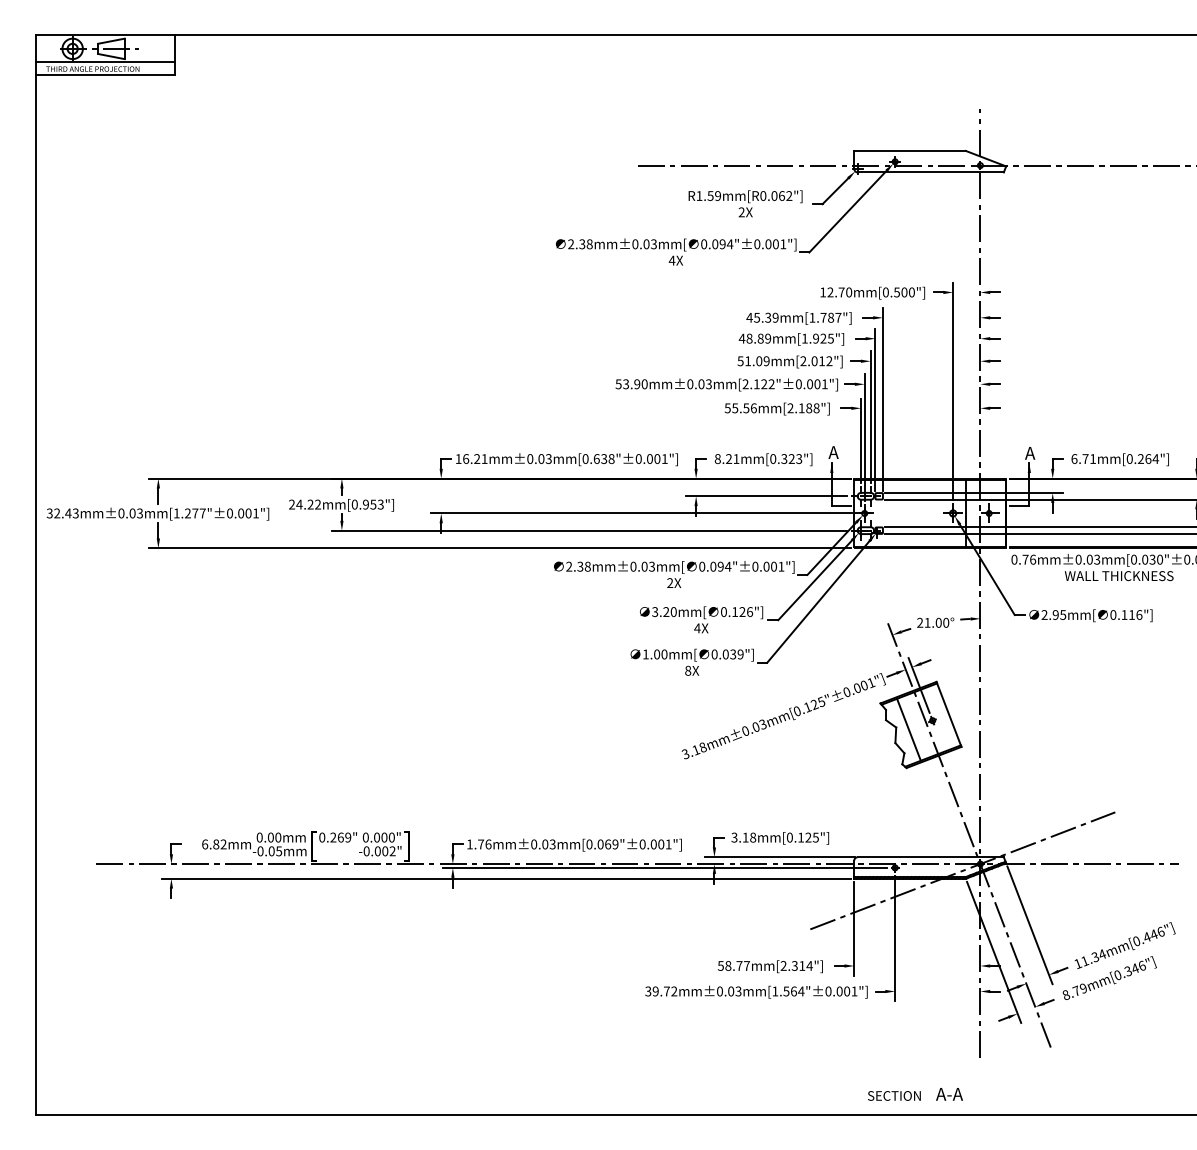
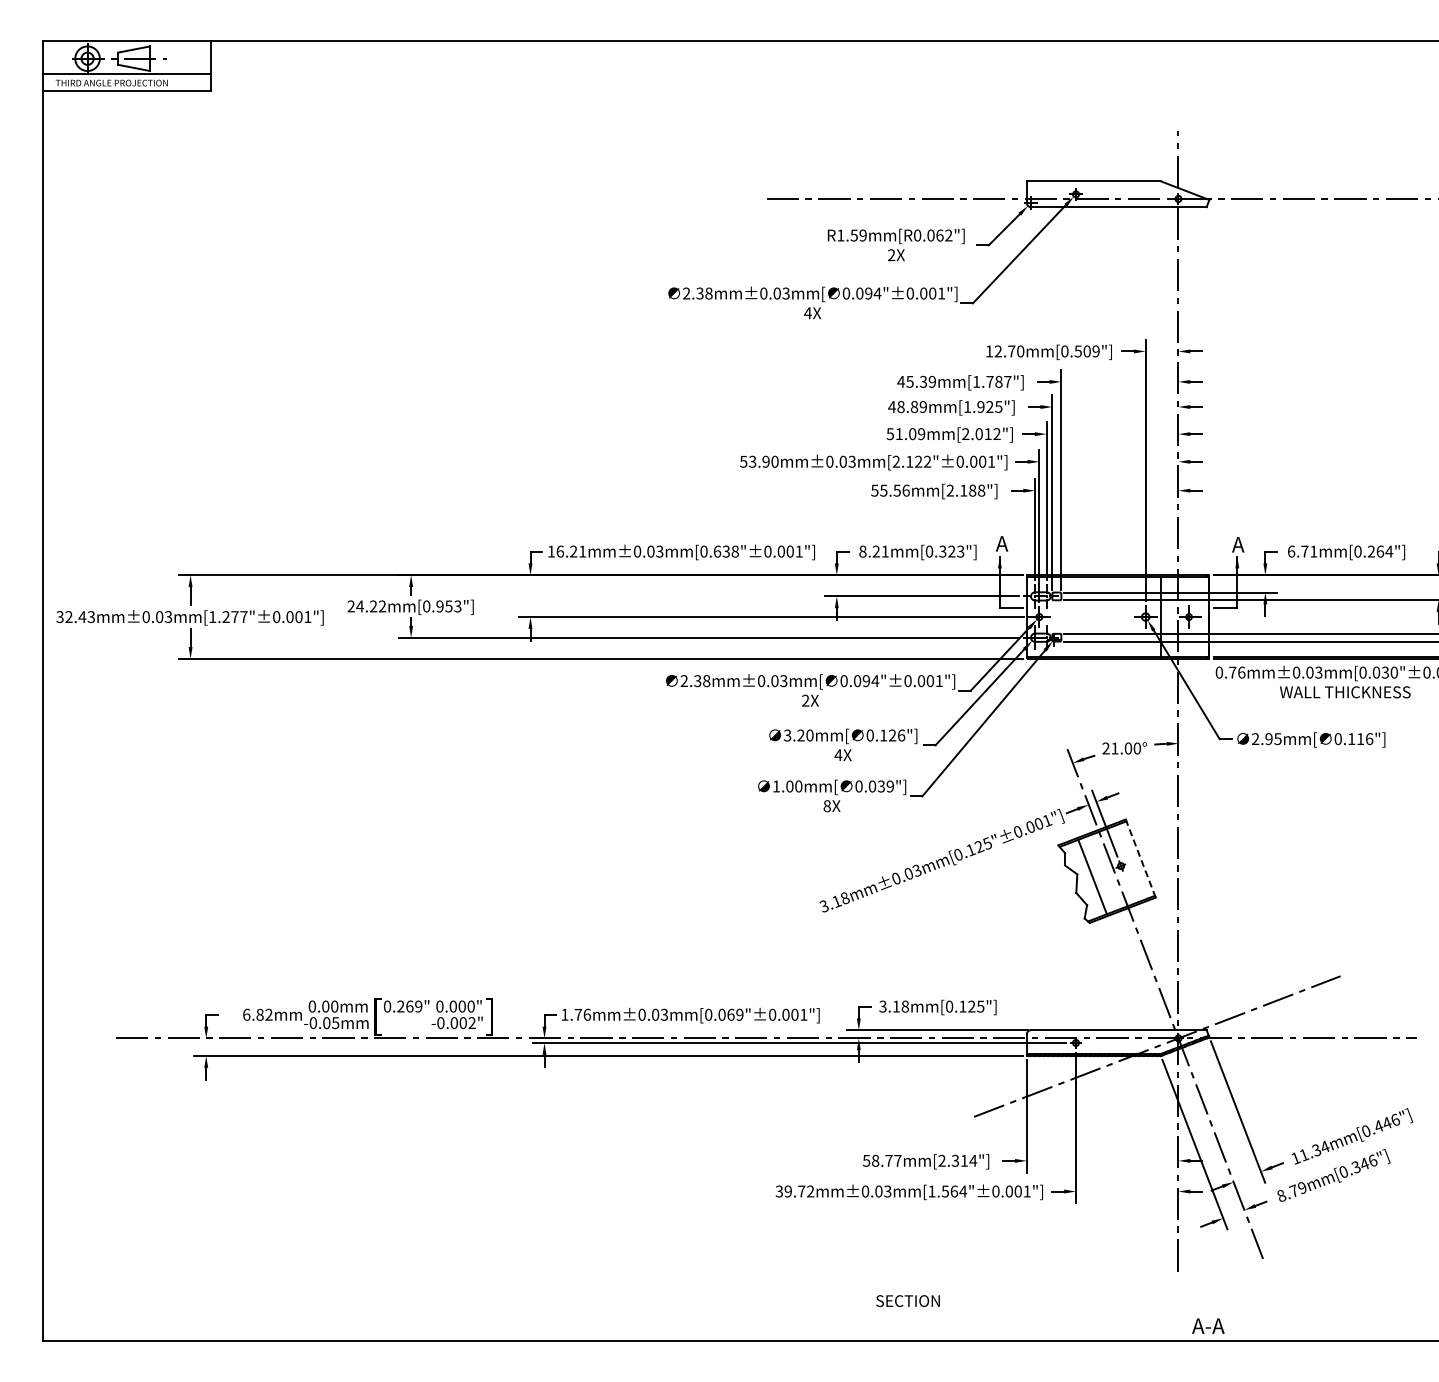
text: (911, 292) -> (1095, 351), 12.70mm[0.500"] -> 12.70mm[0.509"]
line: (948, 714) -> (1140, 858), solid -> dashed
text: (949, 1093) -> (1208, 1325), moved
text: (893, 1095) -> (907, 1300), moved

